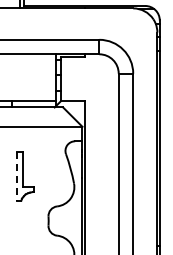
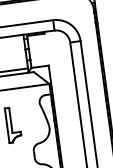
line: (16, 176) -> (7, 125), dashed -> solid

